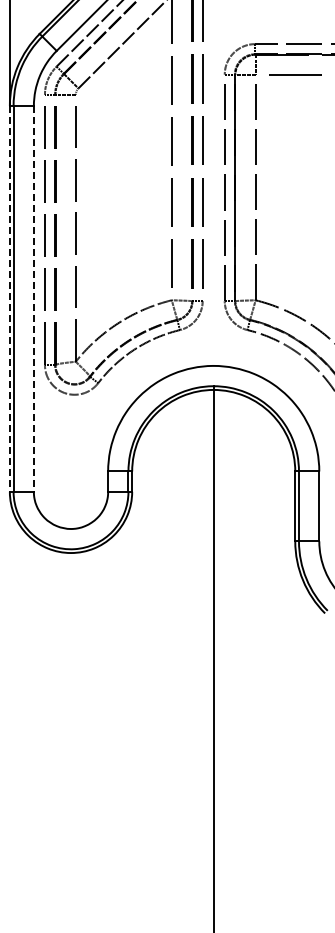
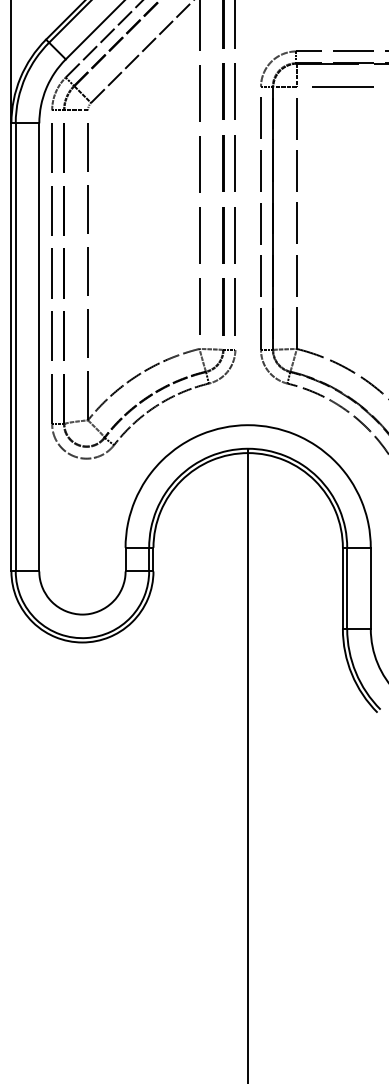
line: (9, 298) -> (10, 346), dashed -> solid
line: (33, 298) -> (38, 346), dashed -> solid

